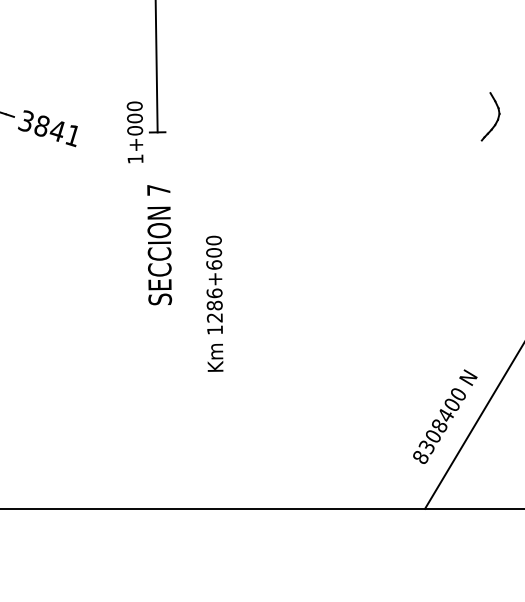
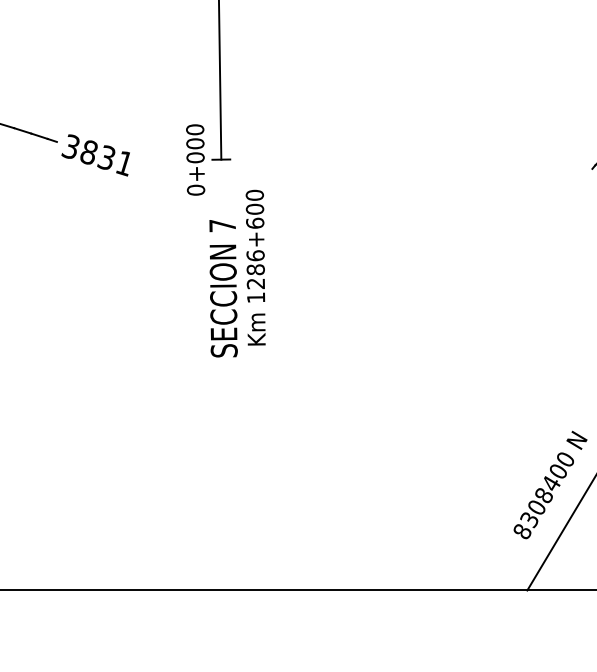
text: (56, 130) -> (105, 157), 3841 -> 3831
text: (135, 158) -> (195, 189), 1+000 -> 0+000
text: (214, 303) -> (255, 267), moved

